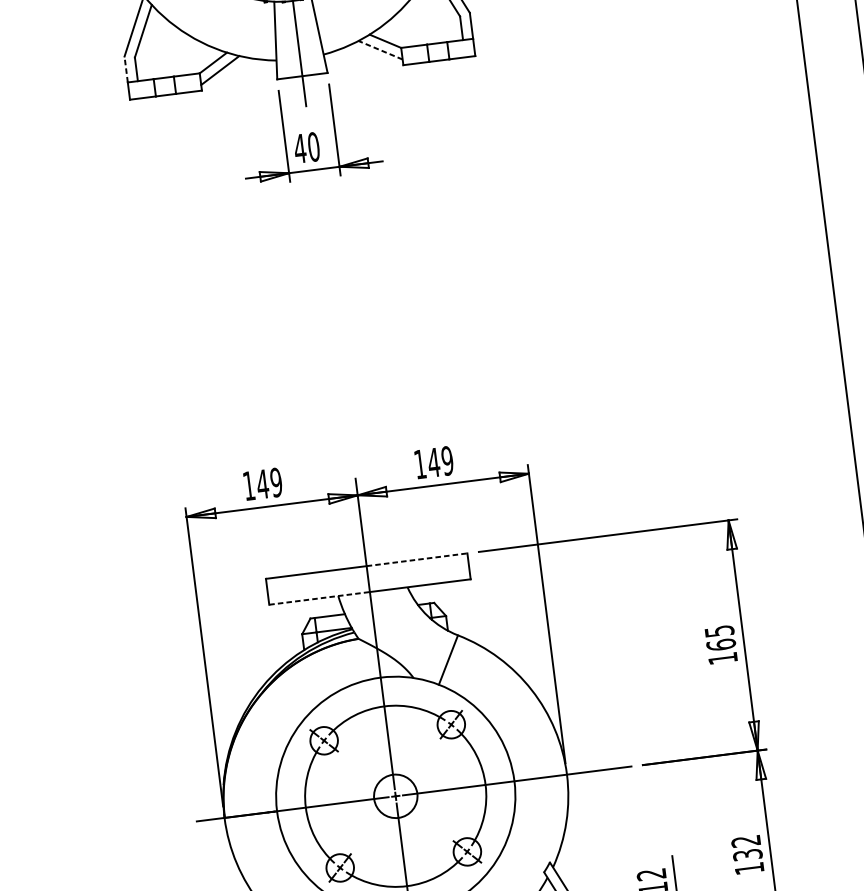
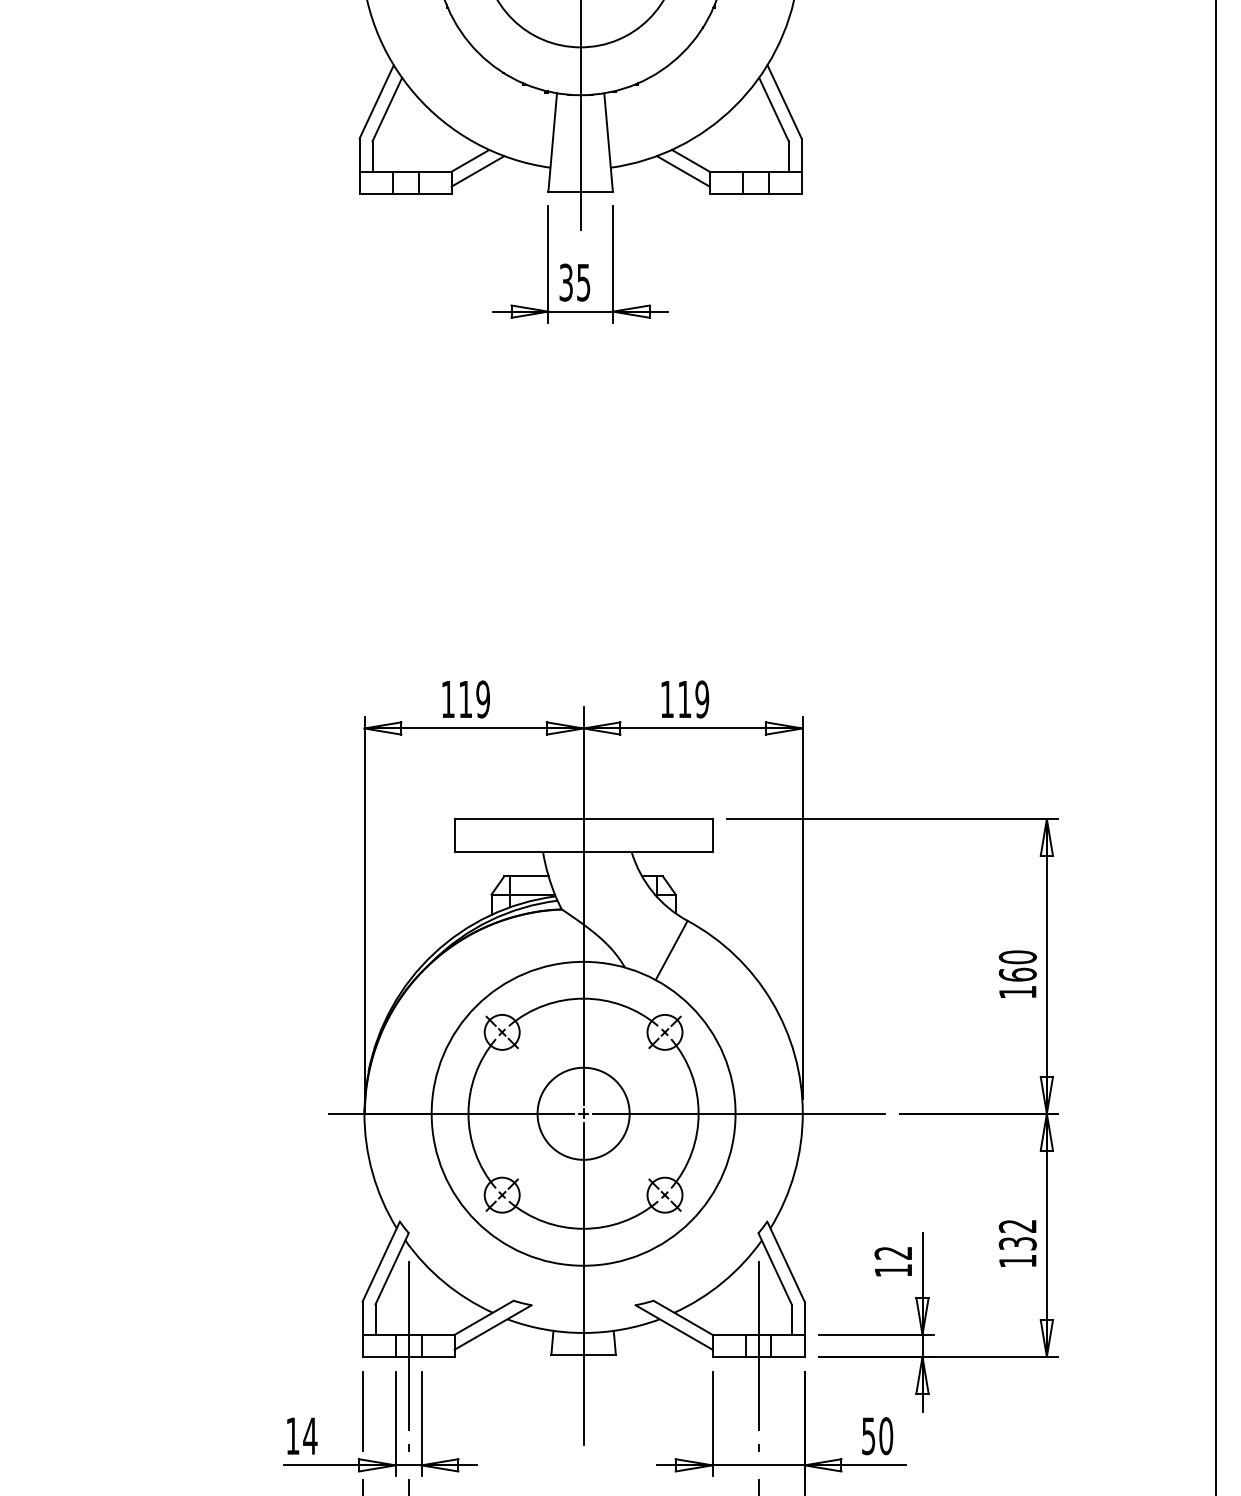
line: (380, 50) -> (682, 171), dashed -> solid
line: (126, 69) -> (359, 155), dashed -> solid
text: (306, 147) -> (574, 282), 40 -> 35
text: (433, 462) -> (684, 699), 149 -> 119
text: (262, 484) -> (465, 699), 149 -> 119
line: (417, 560) -> (648, 819), dashed -> solid
line: (319, 598) -> (519, 852), dashed -> solid
text: (719, 631) -> (1017, 957), 165 -> 160
circle: (395, 796) -> (583, 1113), size x1.67

